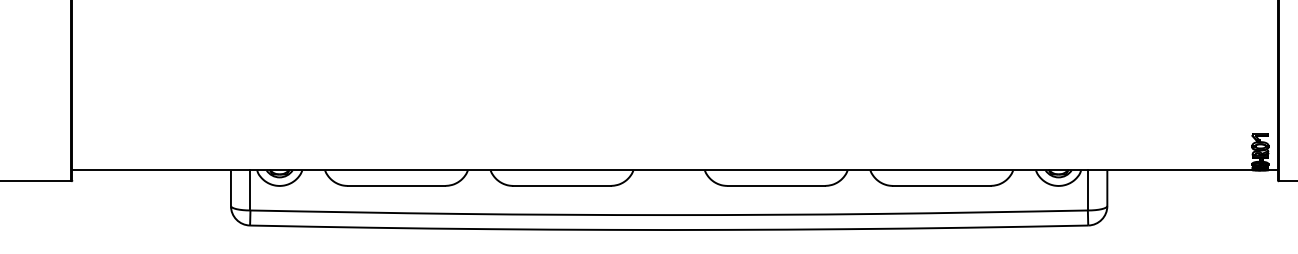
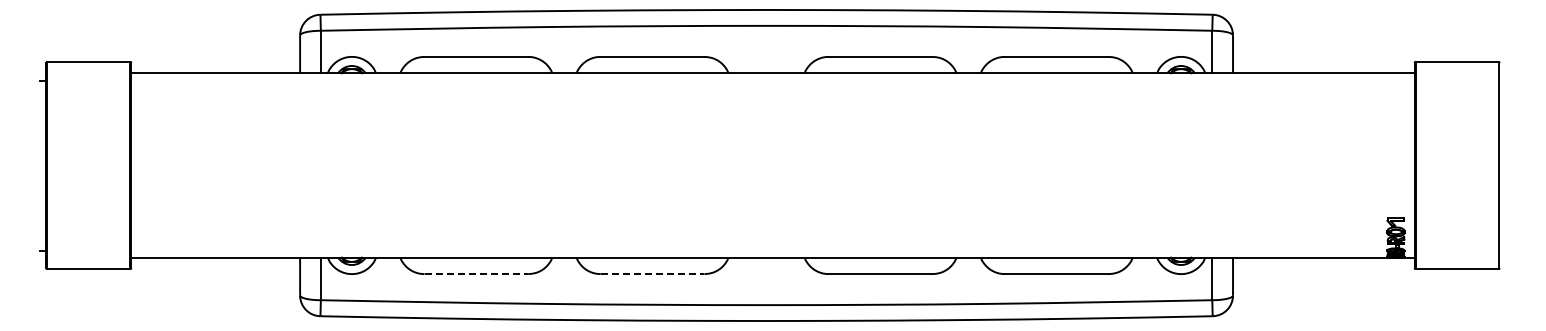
line: (396, 186) -> (476, 274), solid -> dashed
line: (562, 186) -> (652, 274), solid -> dashed

